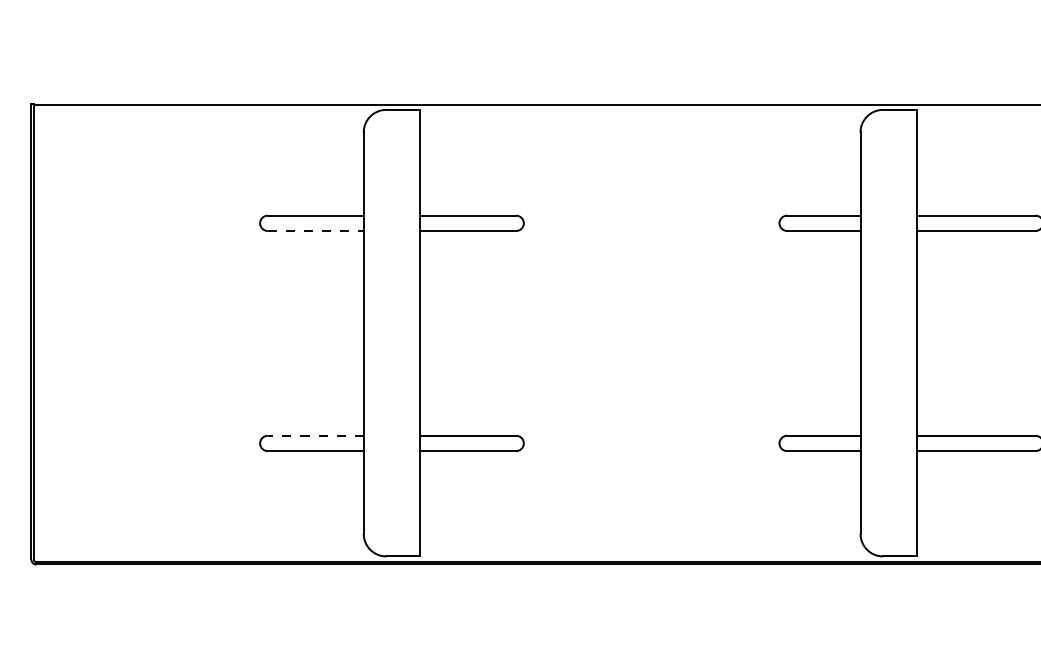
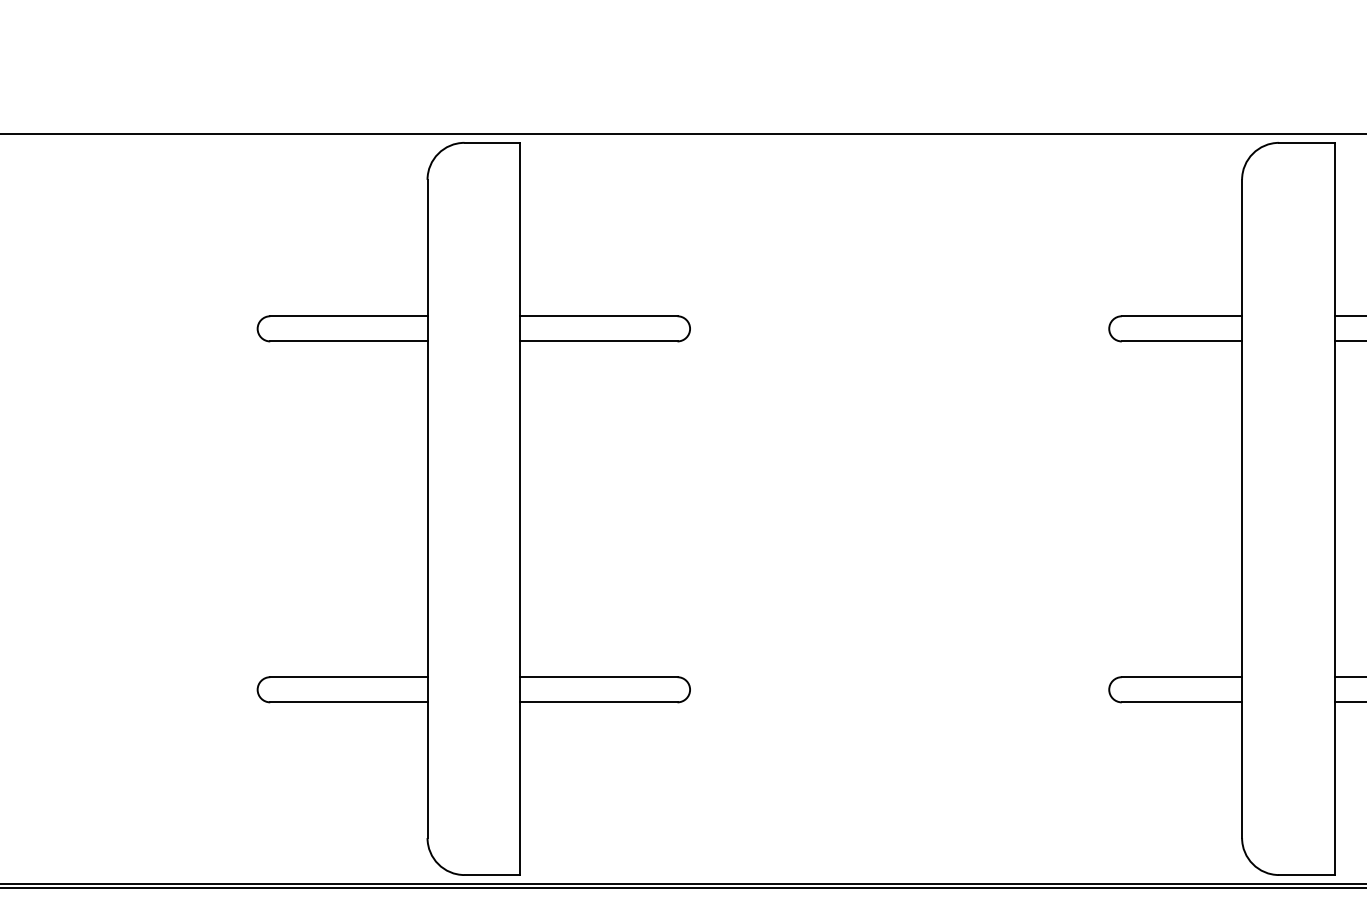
line: (315, 231) -> (348, 342), dashed -> solid
line: (315, 435) -> (348, 676), dashed -> solid

